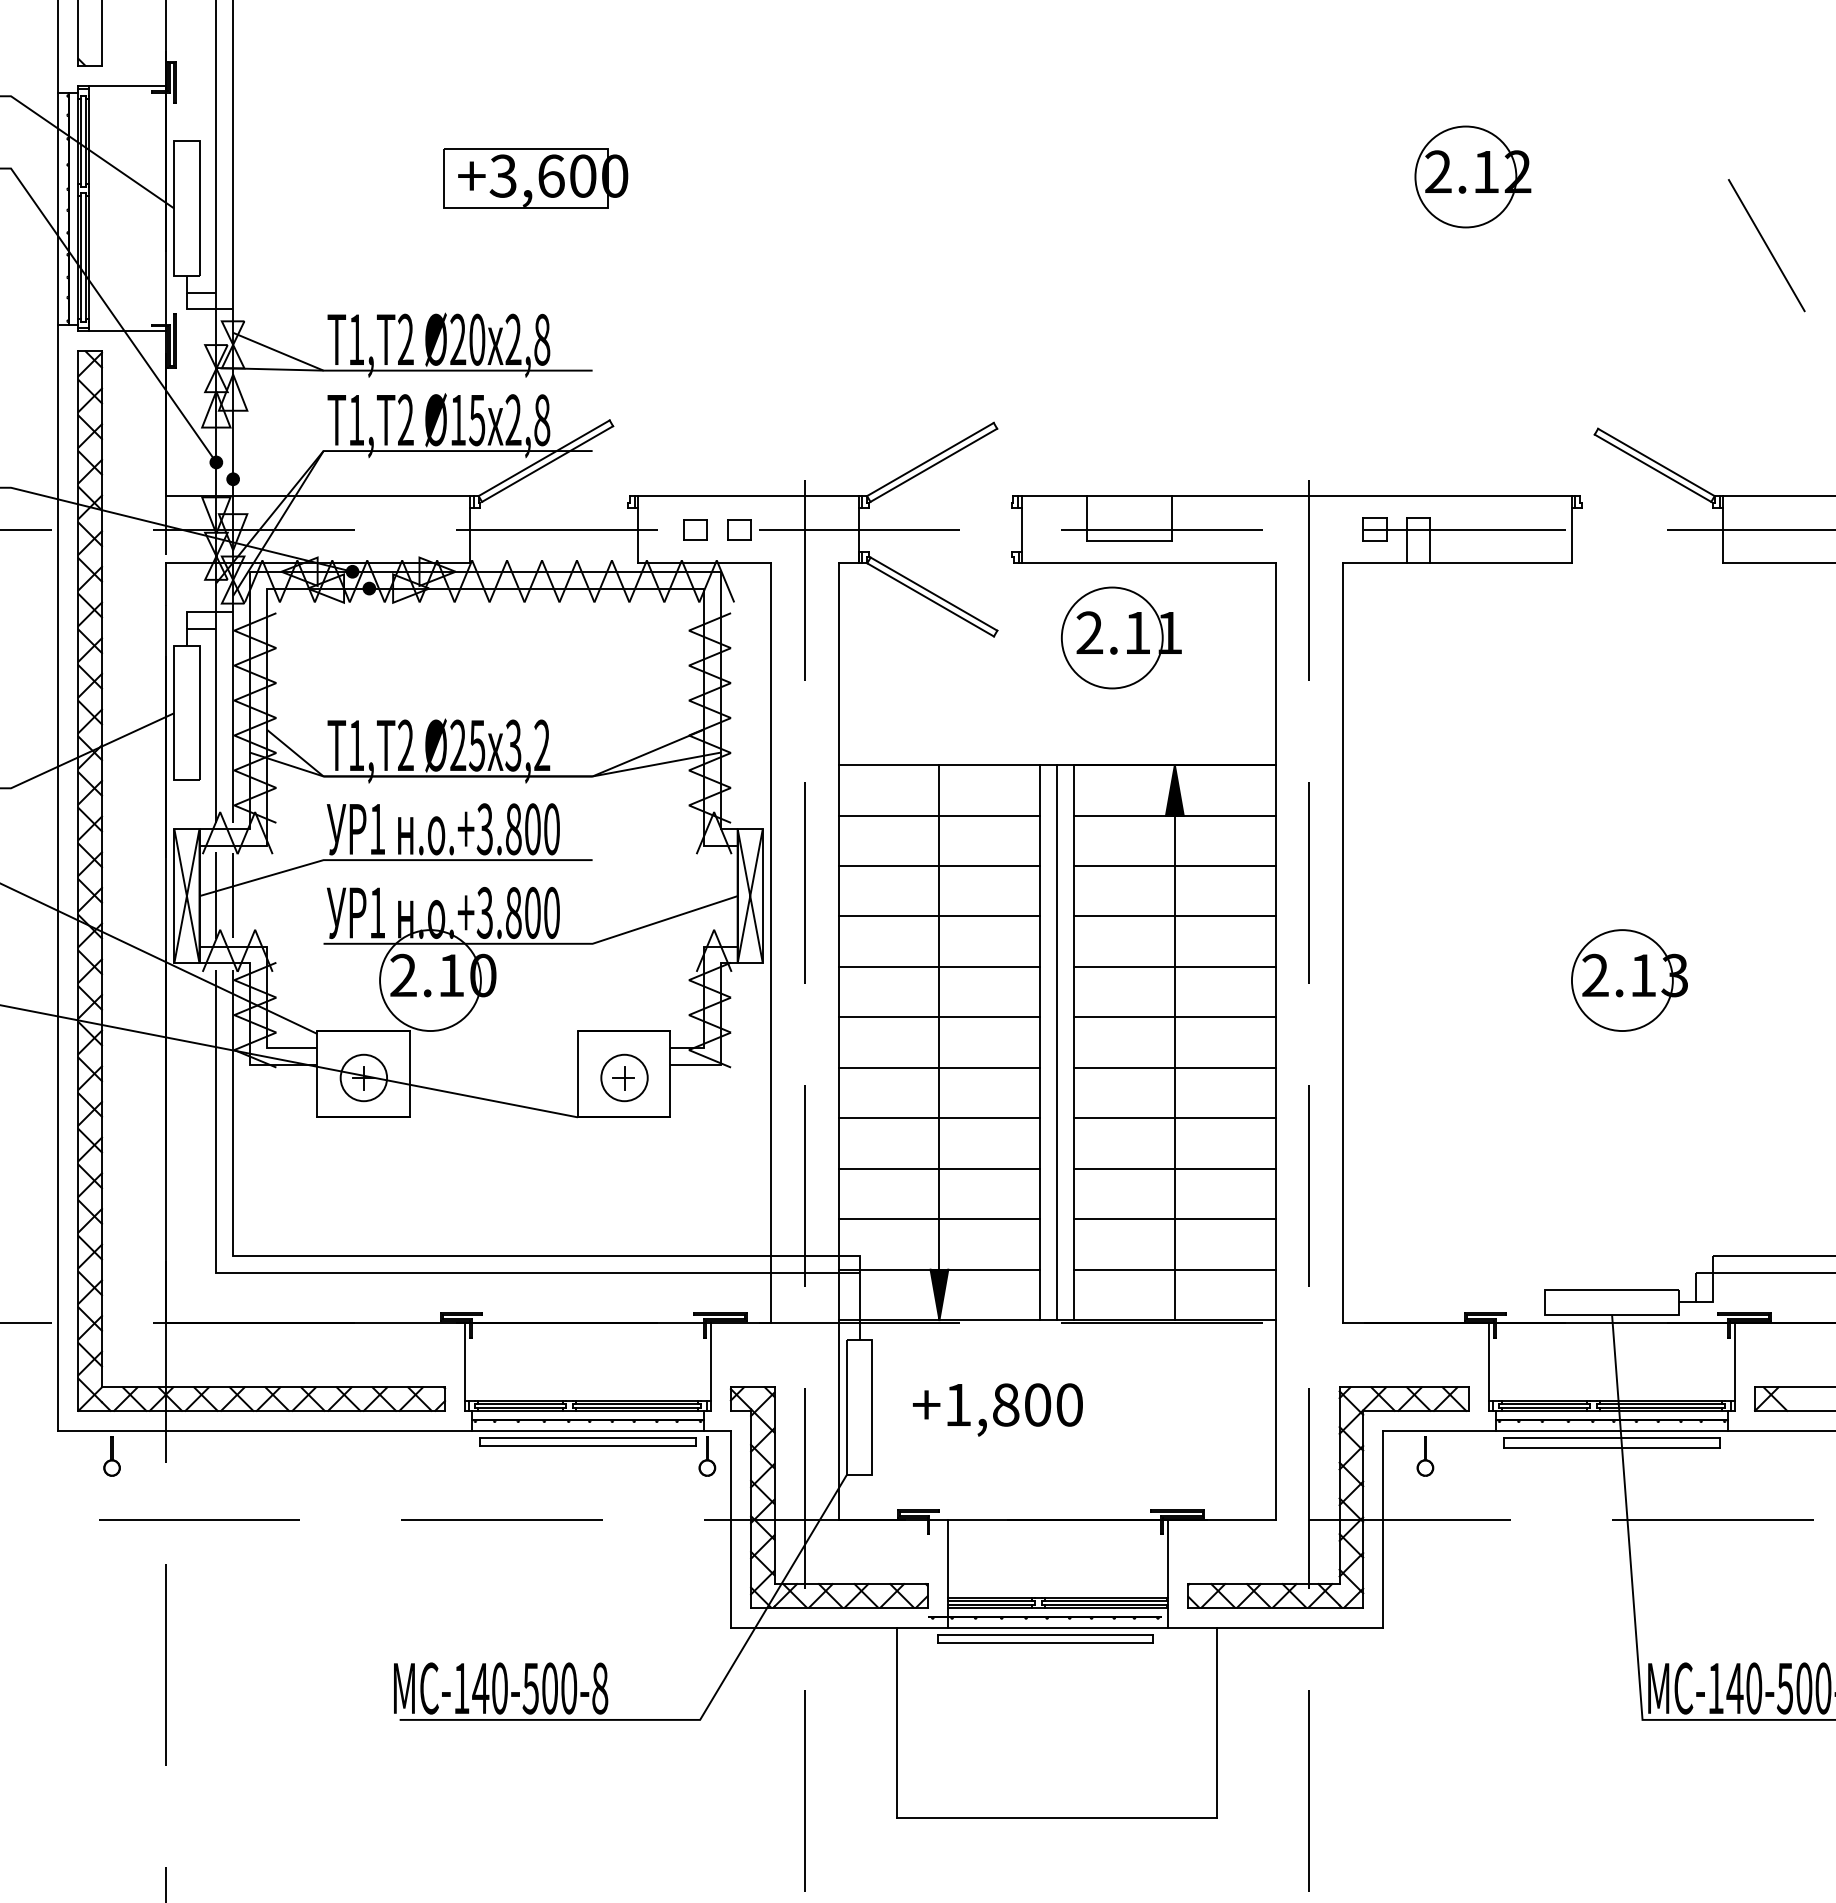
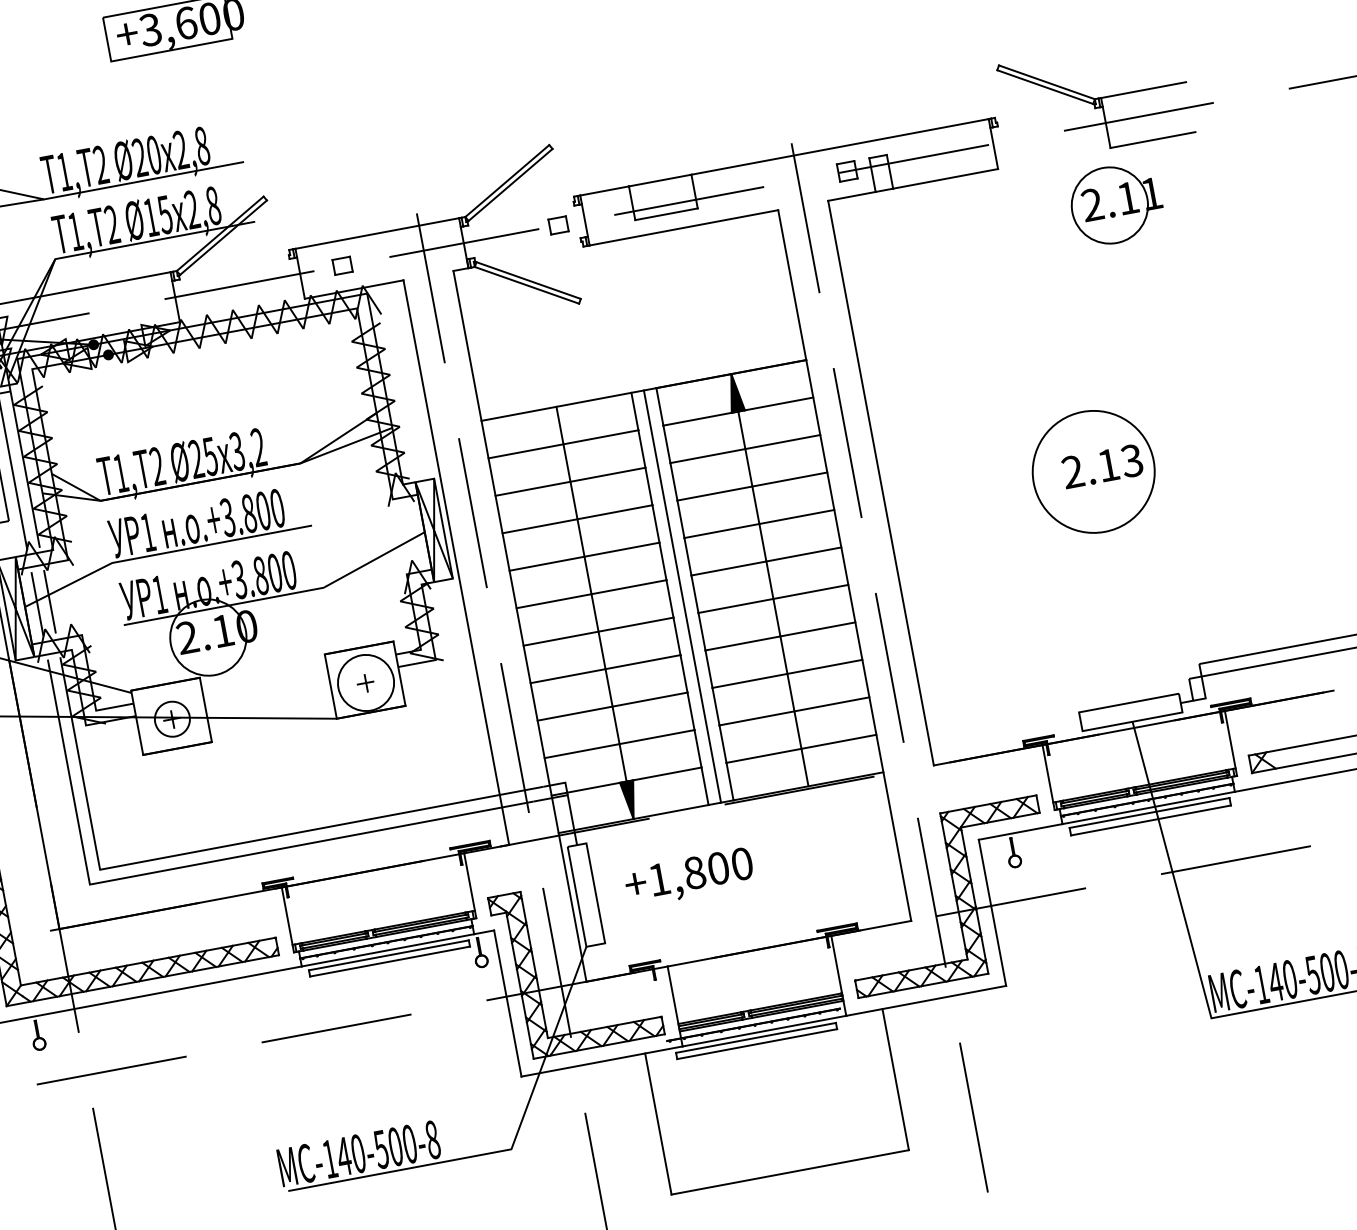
part: (739, 529) -> (558, 225), moved
part: (1121, 637) -> (1116, 203), moved
circle: (1621, 980) -> (1093, 471), size x1.6
circle: (624, 1077) -> (365, 682), size x1.6

